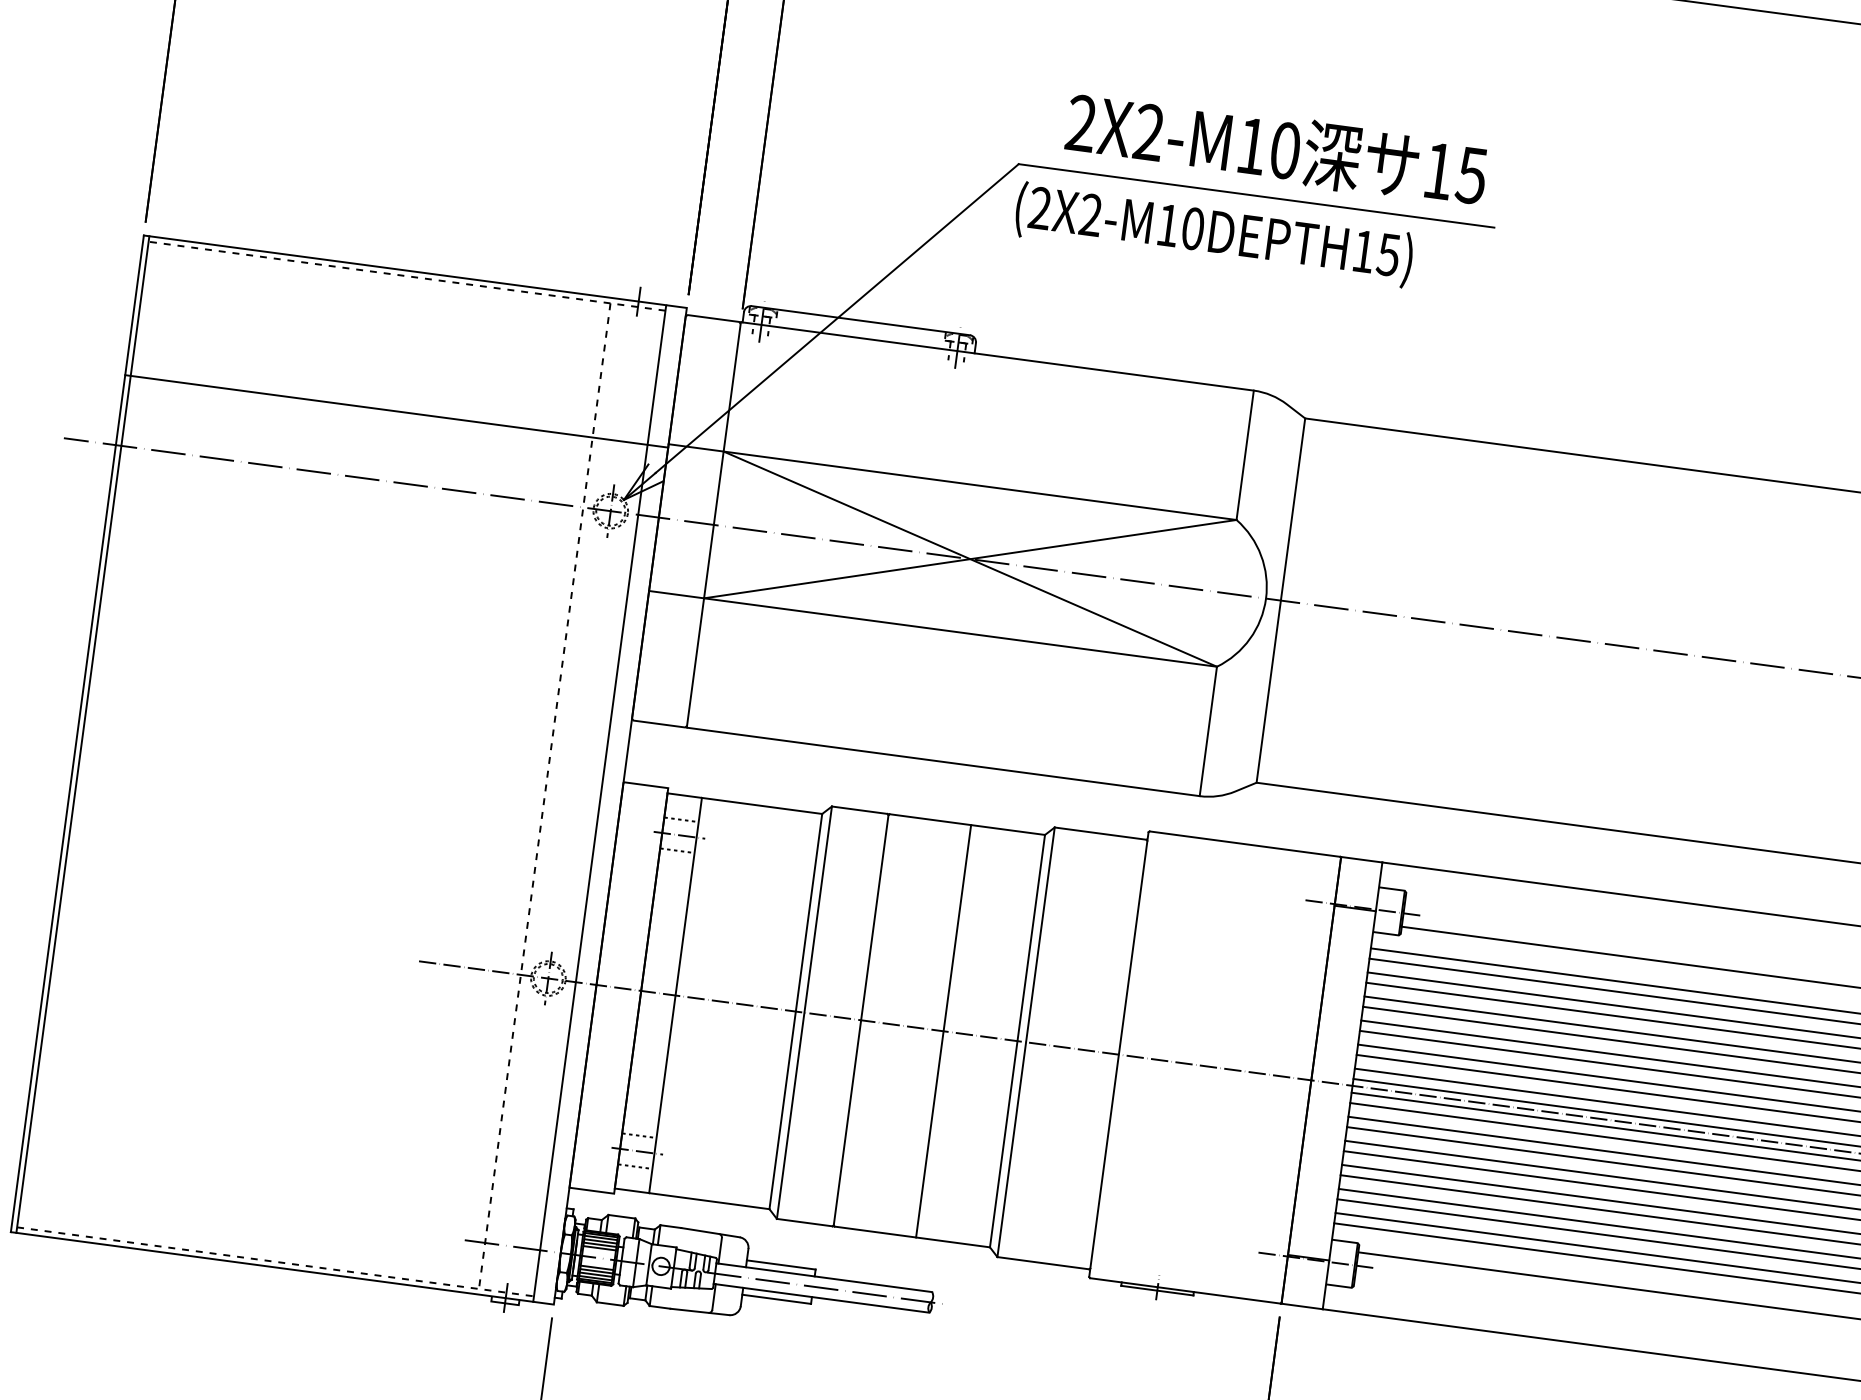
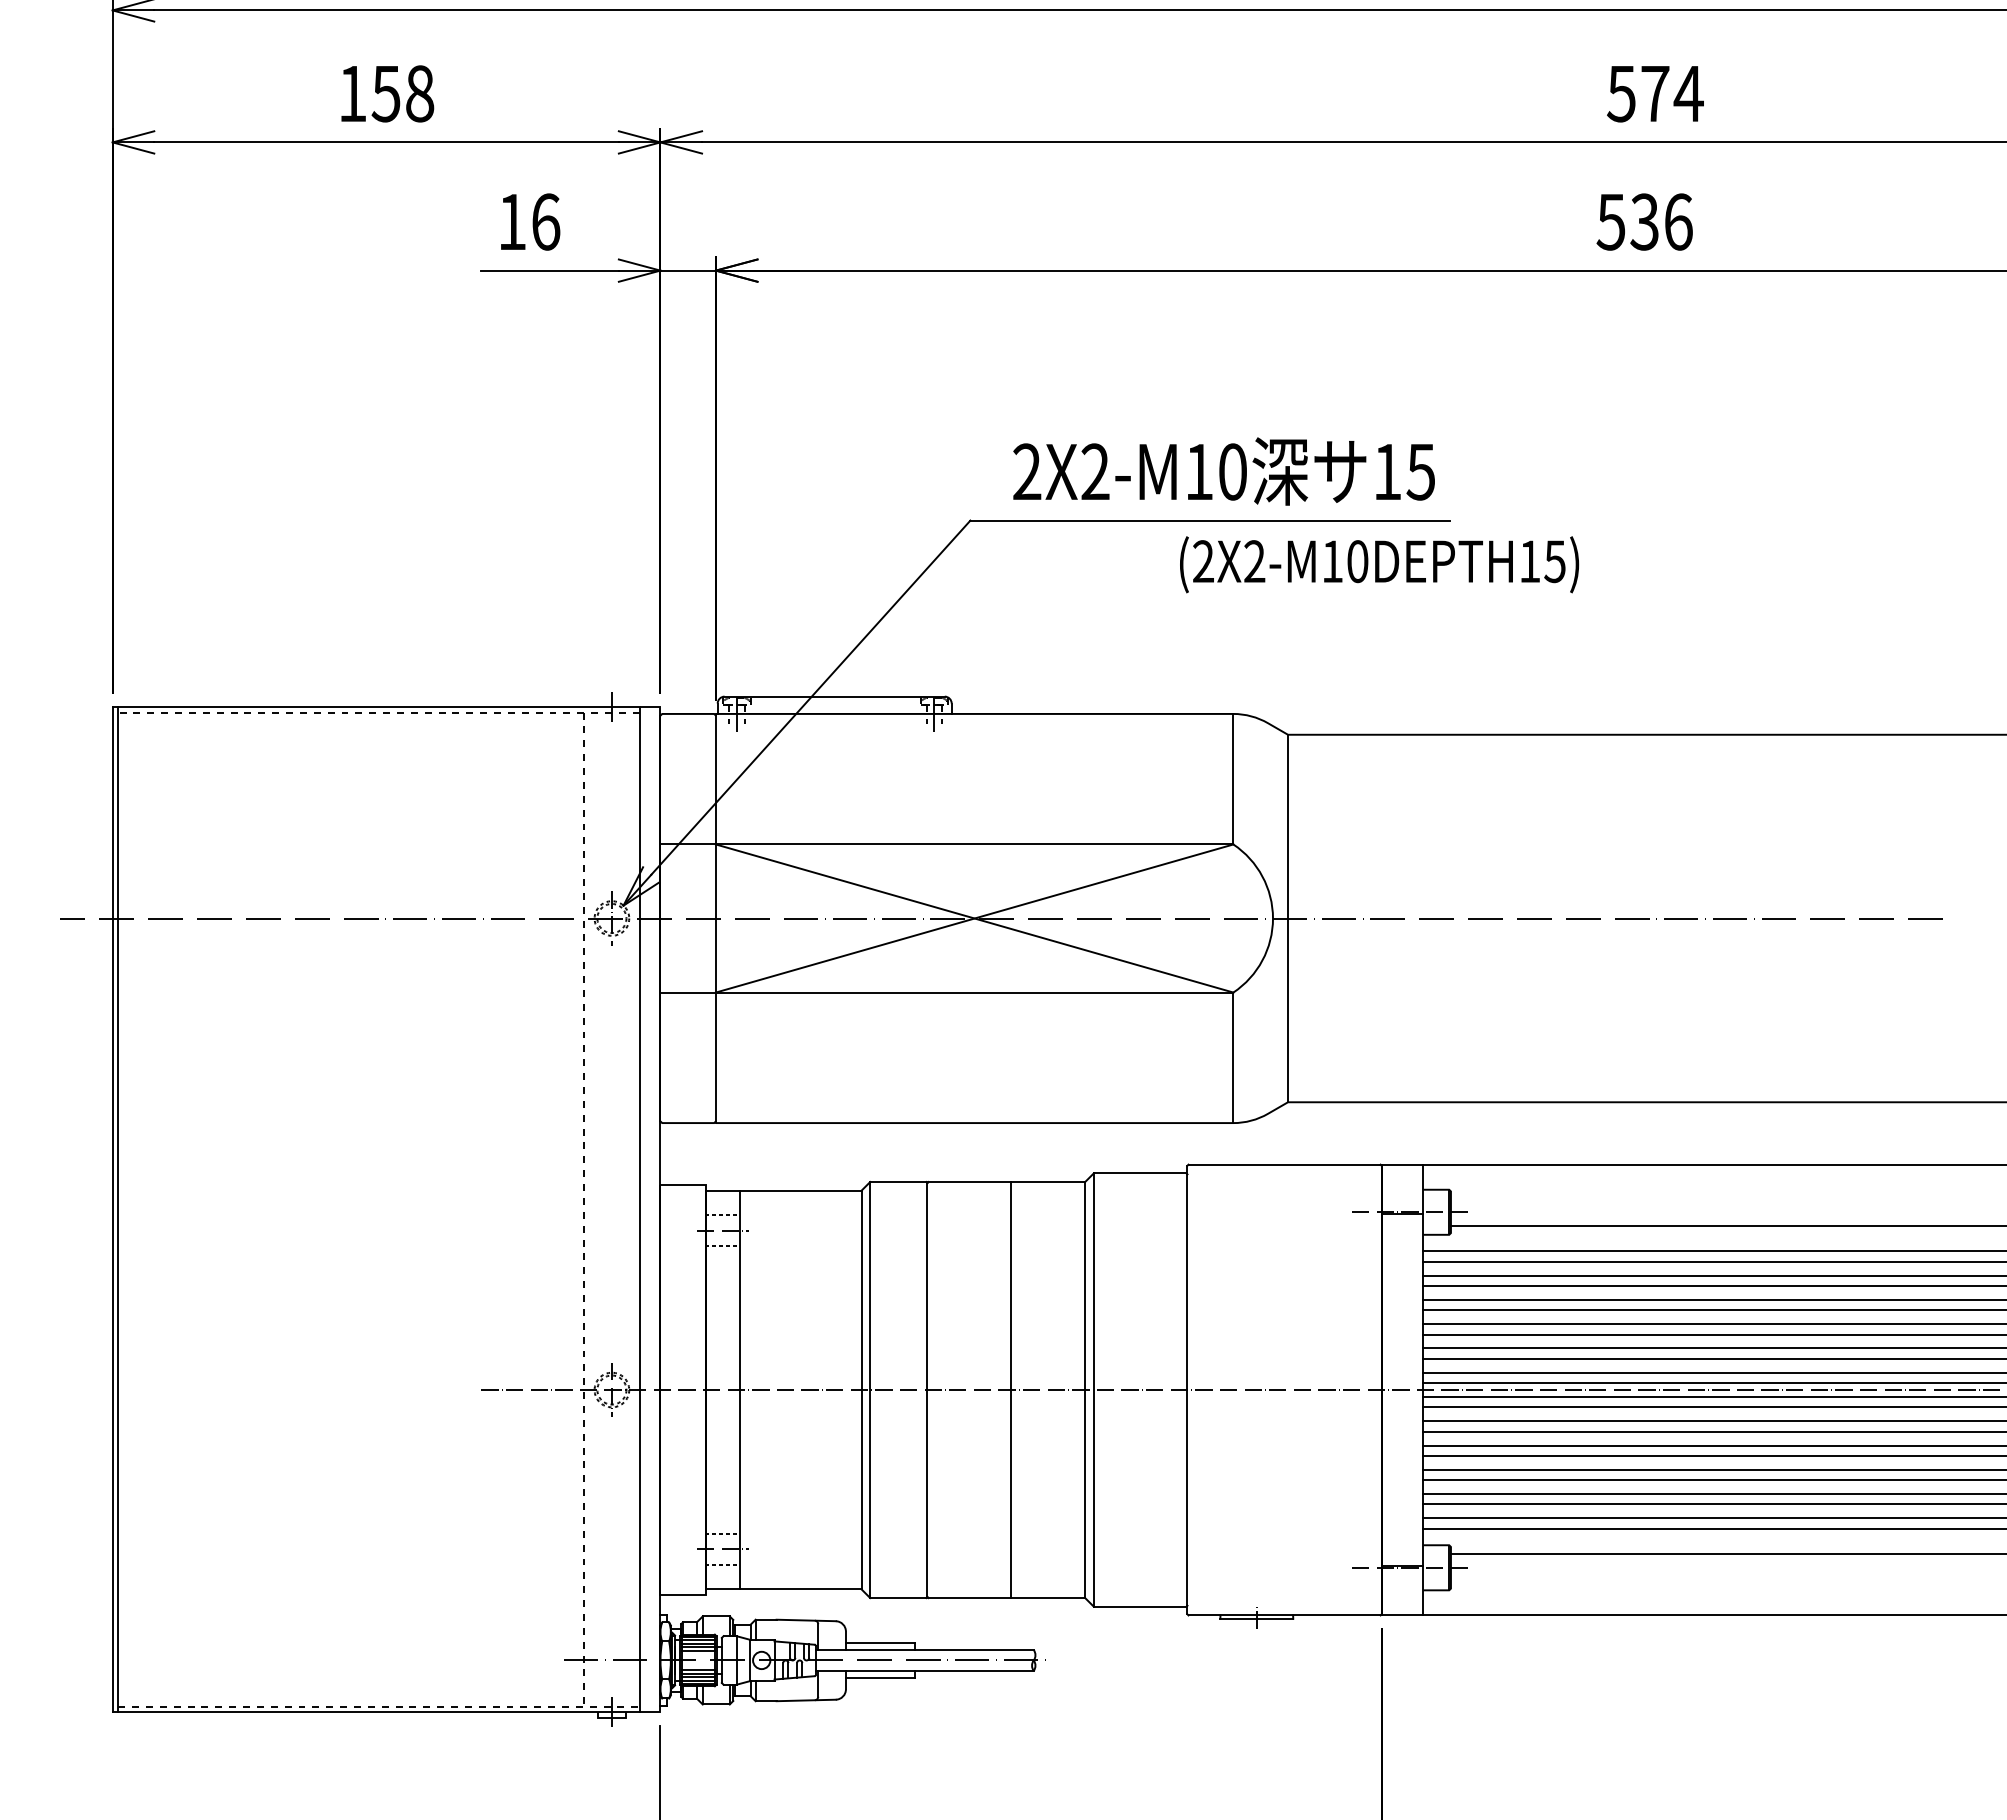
text: (1214, 234) -> (1379, 564), moved
line: (396, 410) -> (386, 847), removed

